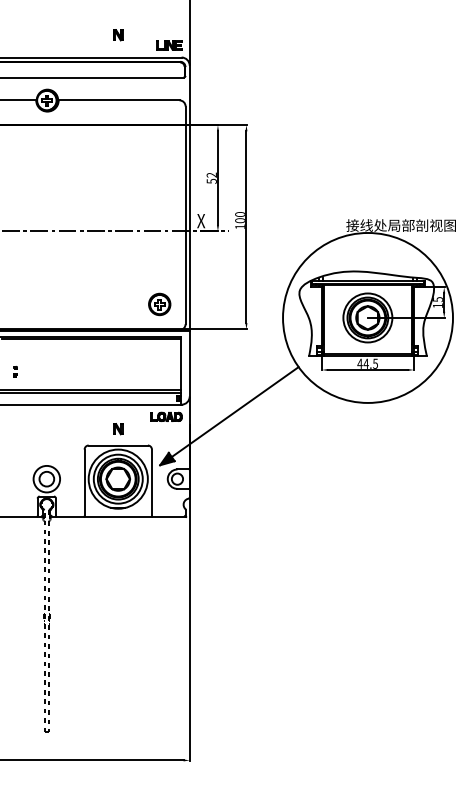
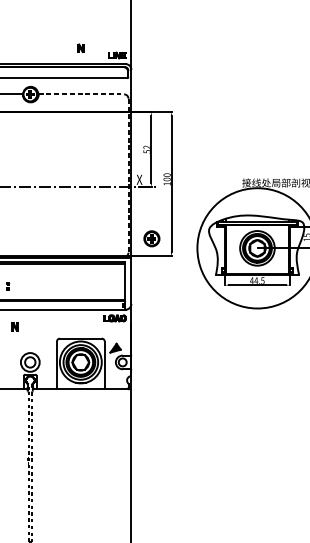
line: (119, 100) -> (81, 94), solid -> dashed
line: (185, 215) -> (128, 175), solid -> dashed
part: (159, 304) -> (151, 238), moved
line: (234, 412) -> (163, 315), removed
part: (118, 429) -> (15, 327), moved

